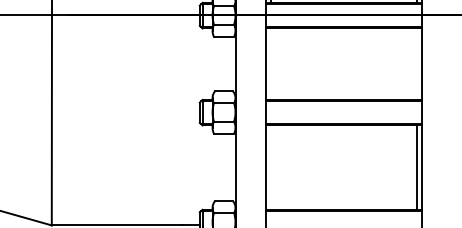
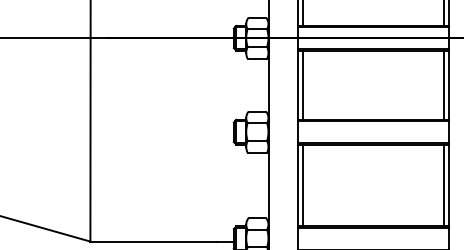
line: (271, 63) -> (303, 84), added
line: (417, 63) -> (444, 84), added
line: (271, 167) -> (303, 185), added

